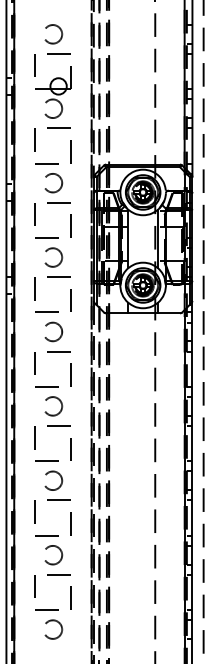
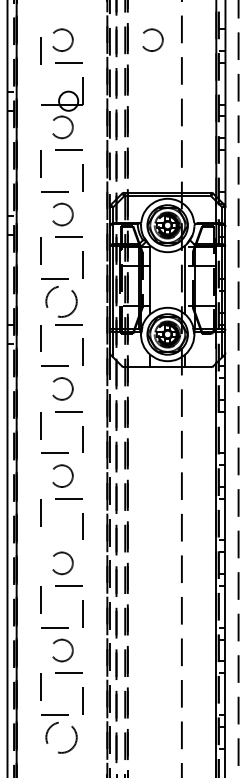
circle: (130, 33) -> (152, 39), added
line: (34, 65) -> (40, 50), moved
circle: (53, 257) -> (62, 301), size x1.4
line: (46, 460) -> (54, 539), removed
circle: (53, 629) -> (62, 737), size x1.4

